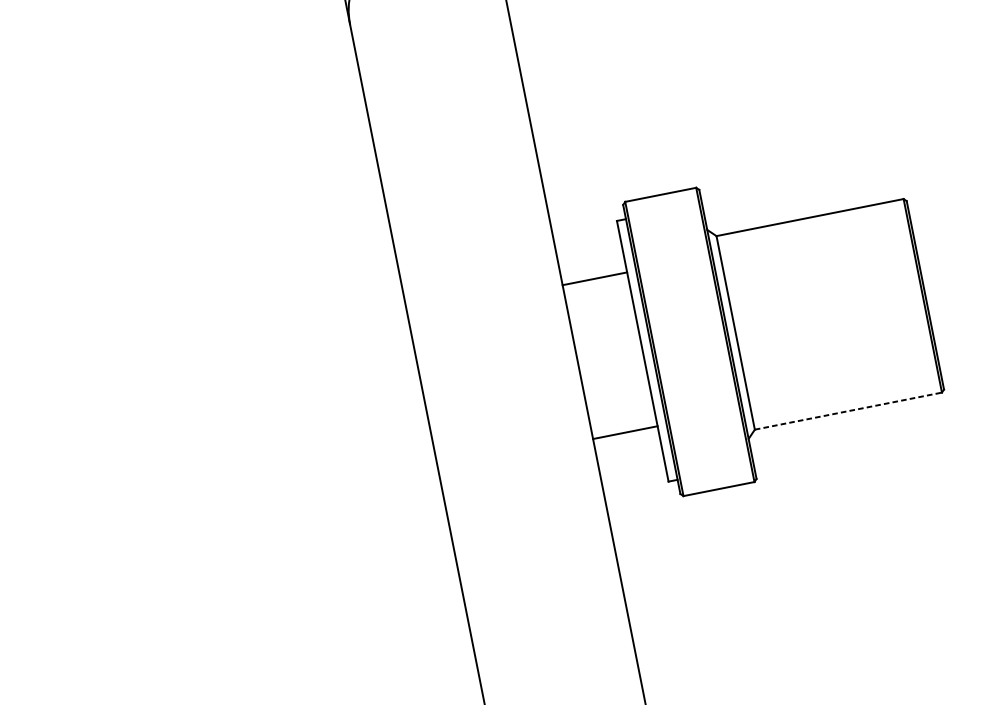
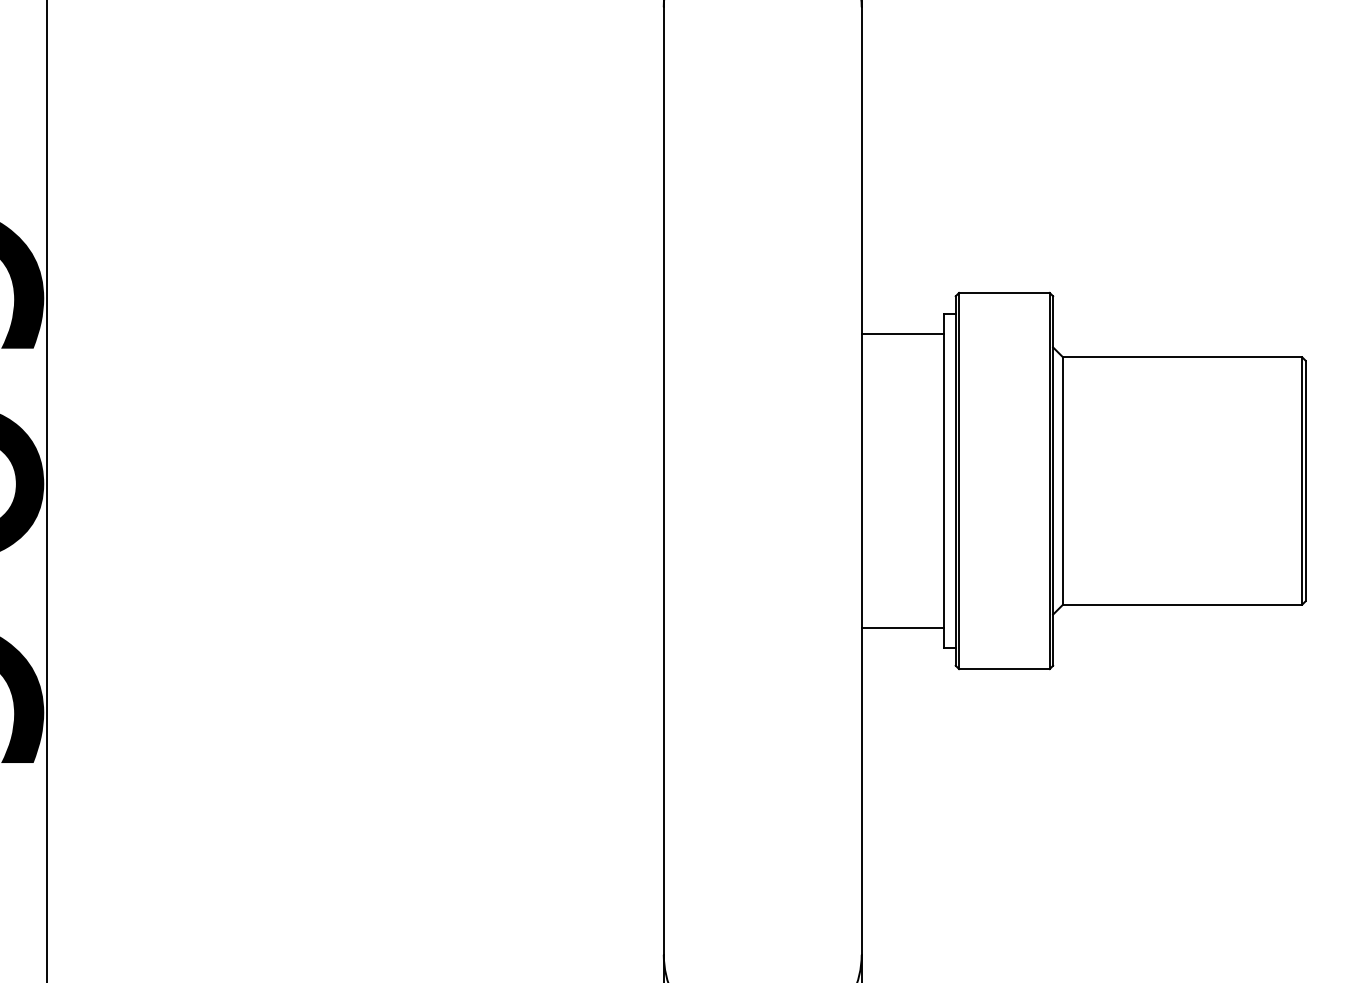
line: (594, 279) -> (902, 334), moved
line: (848, 410) -> (1182, 604), dashed -> solid
line: (624, 432) -> (902, 627), moved

